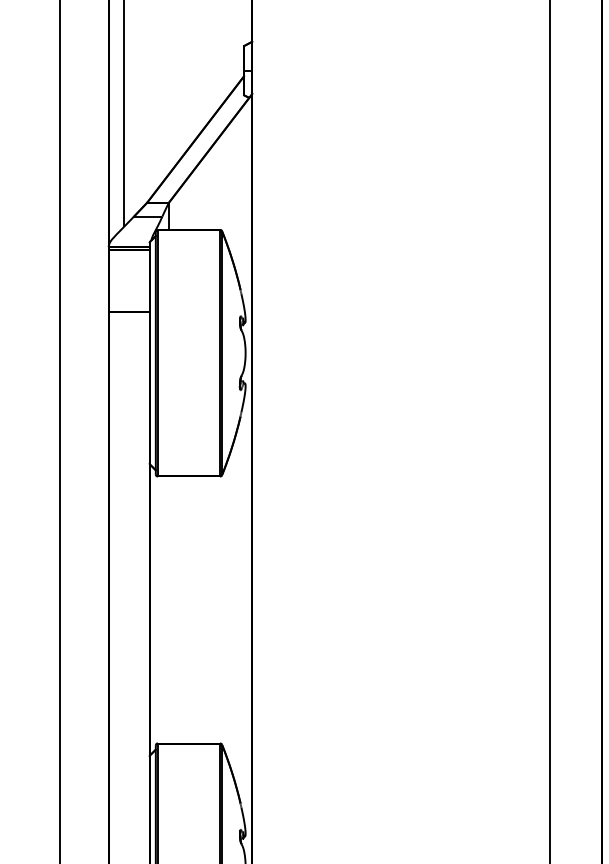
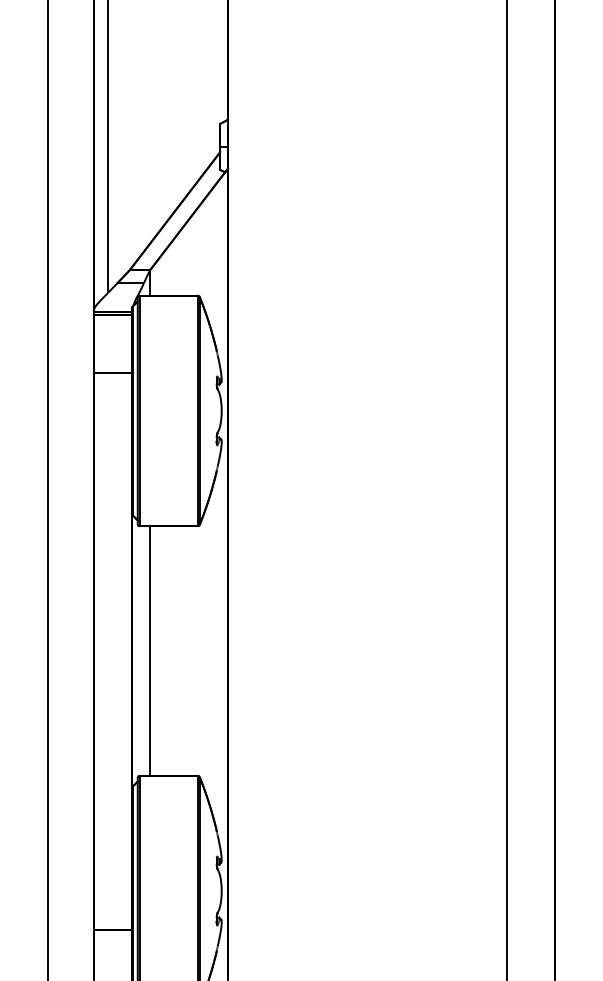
line: (169, 609) -> (150, 650), added

